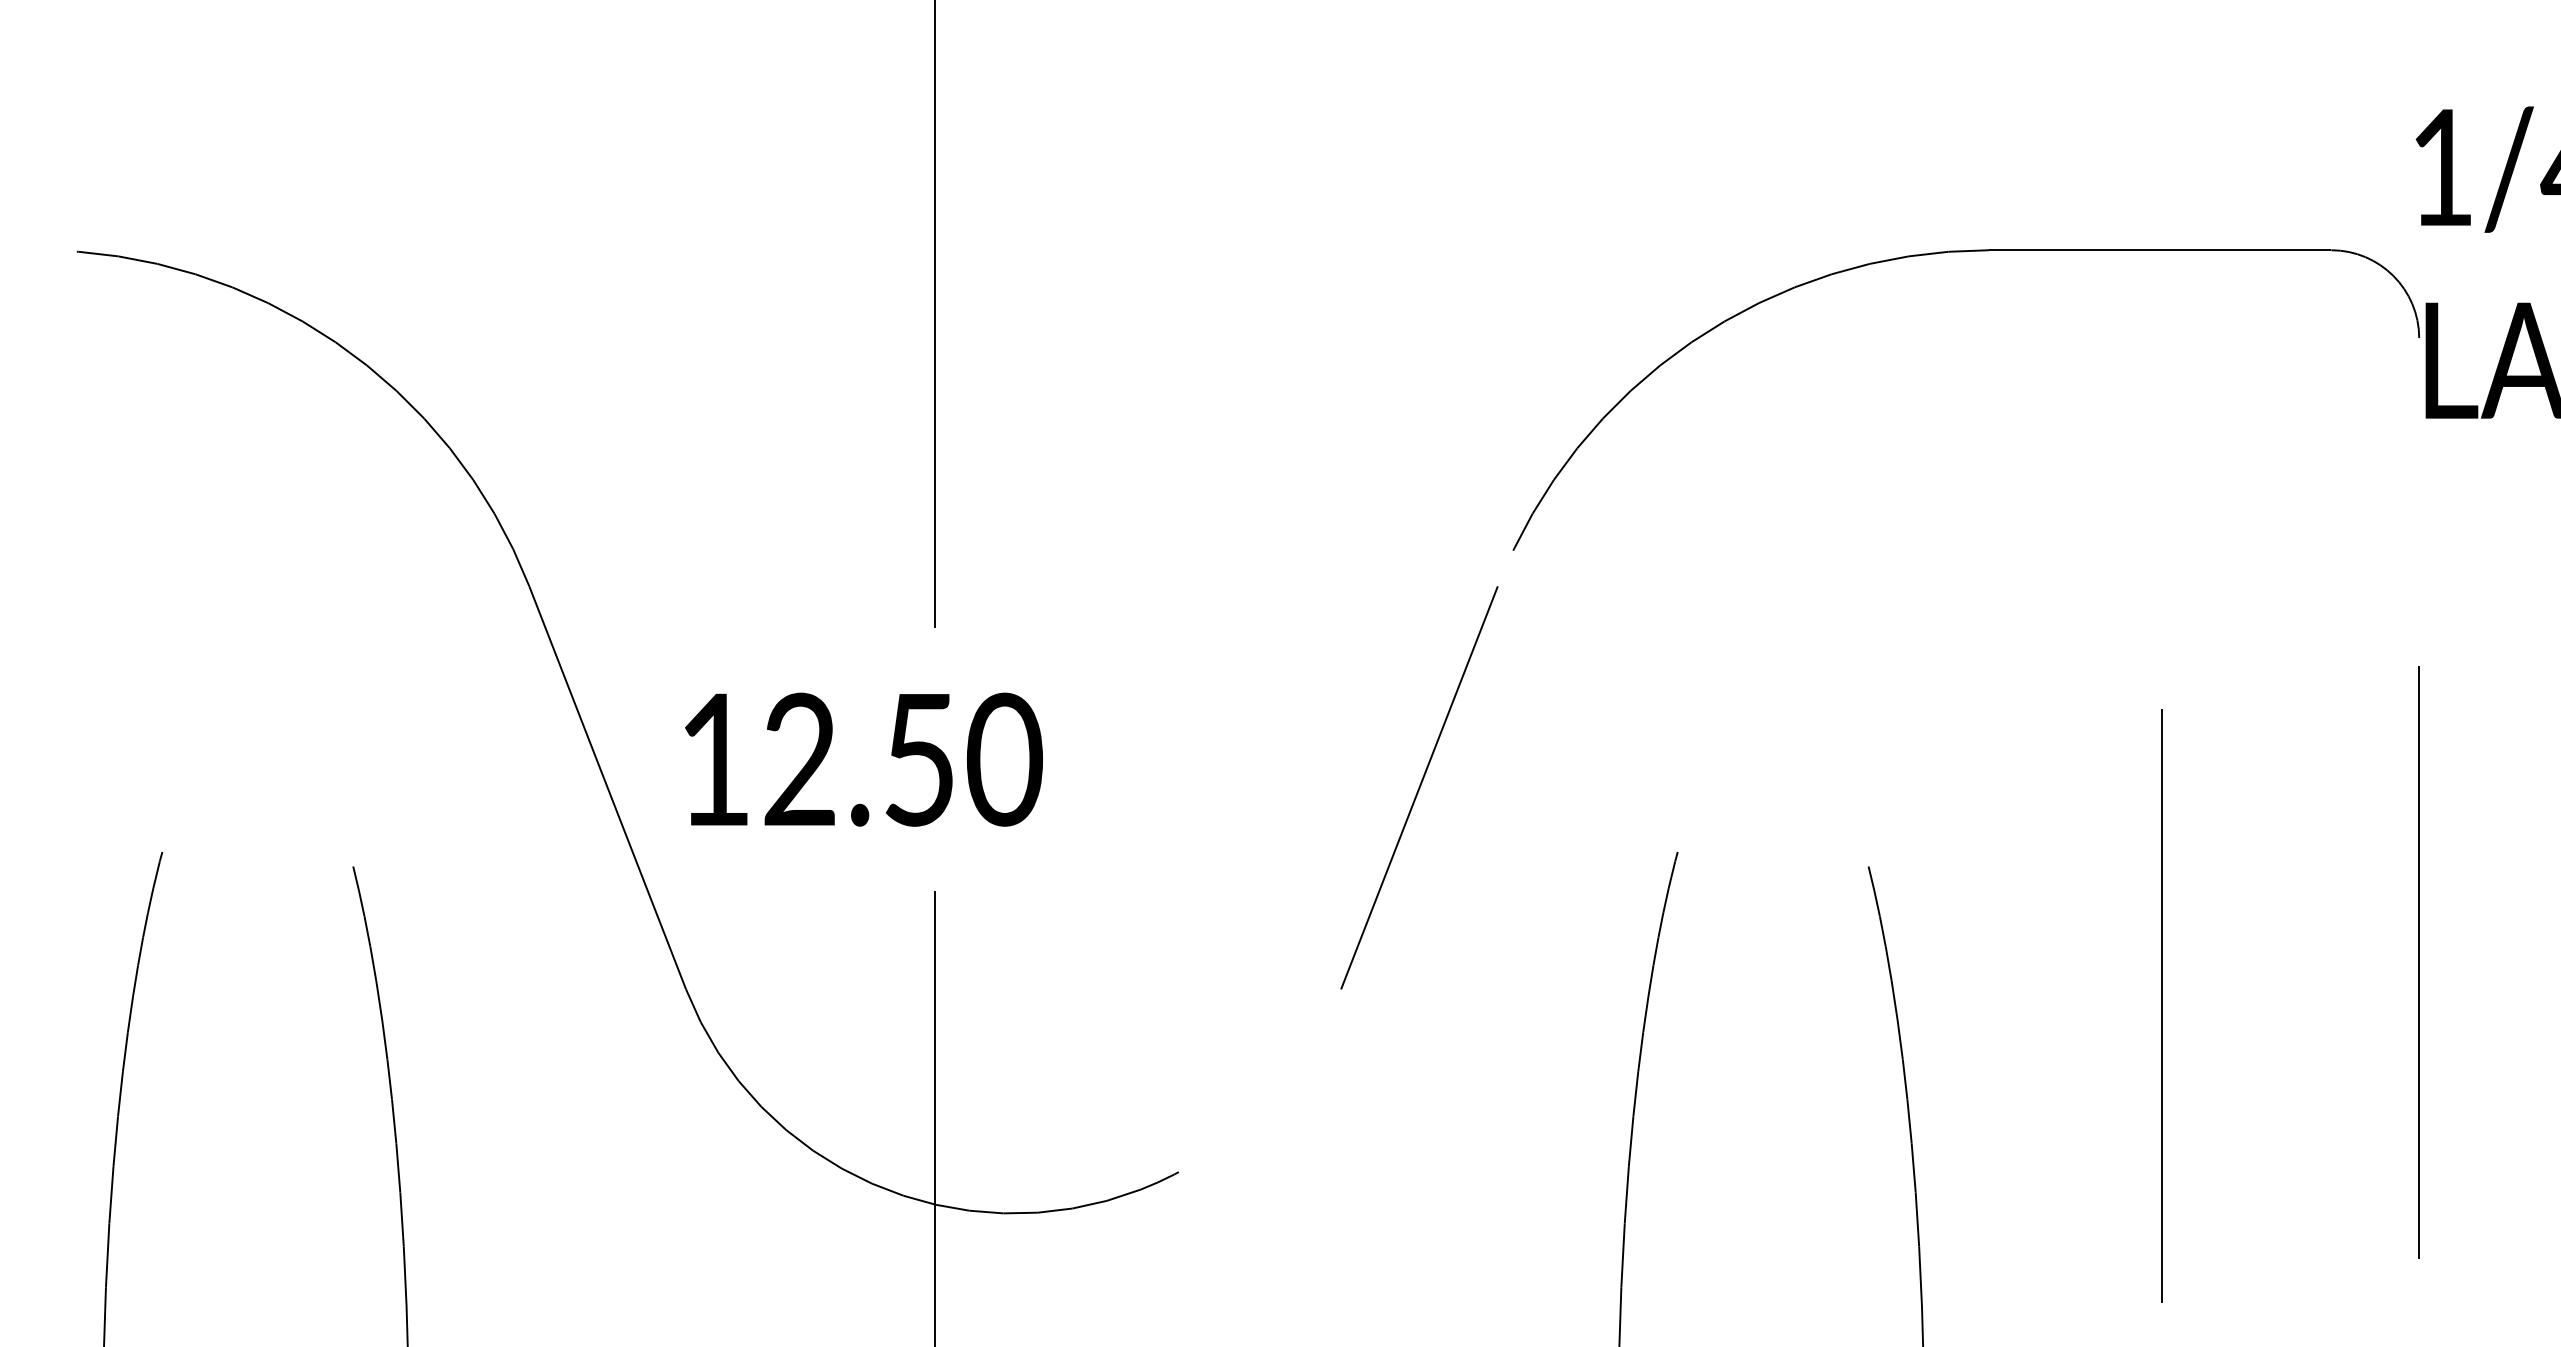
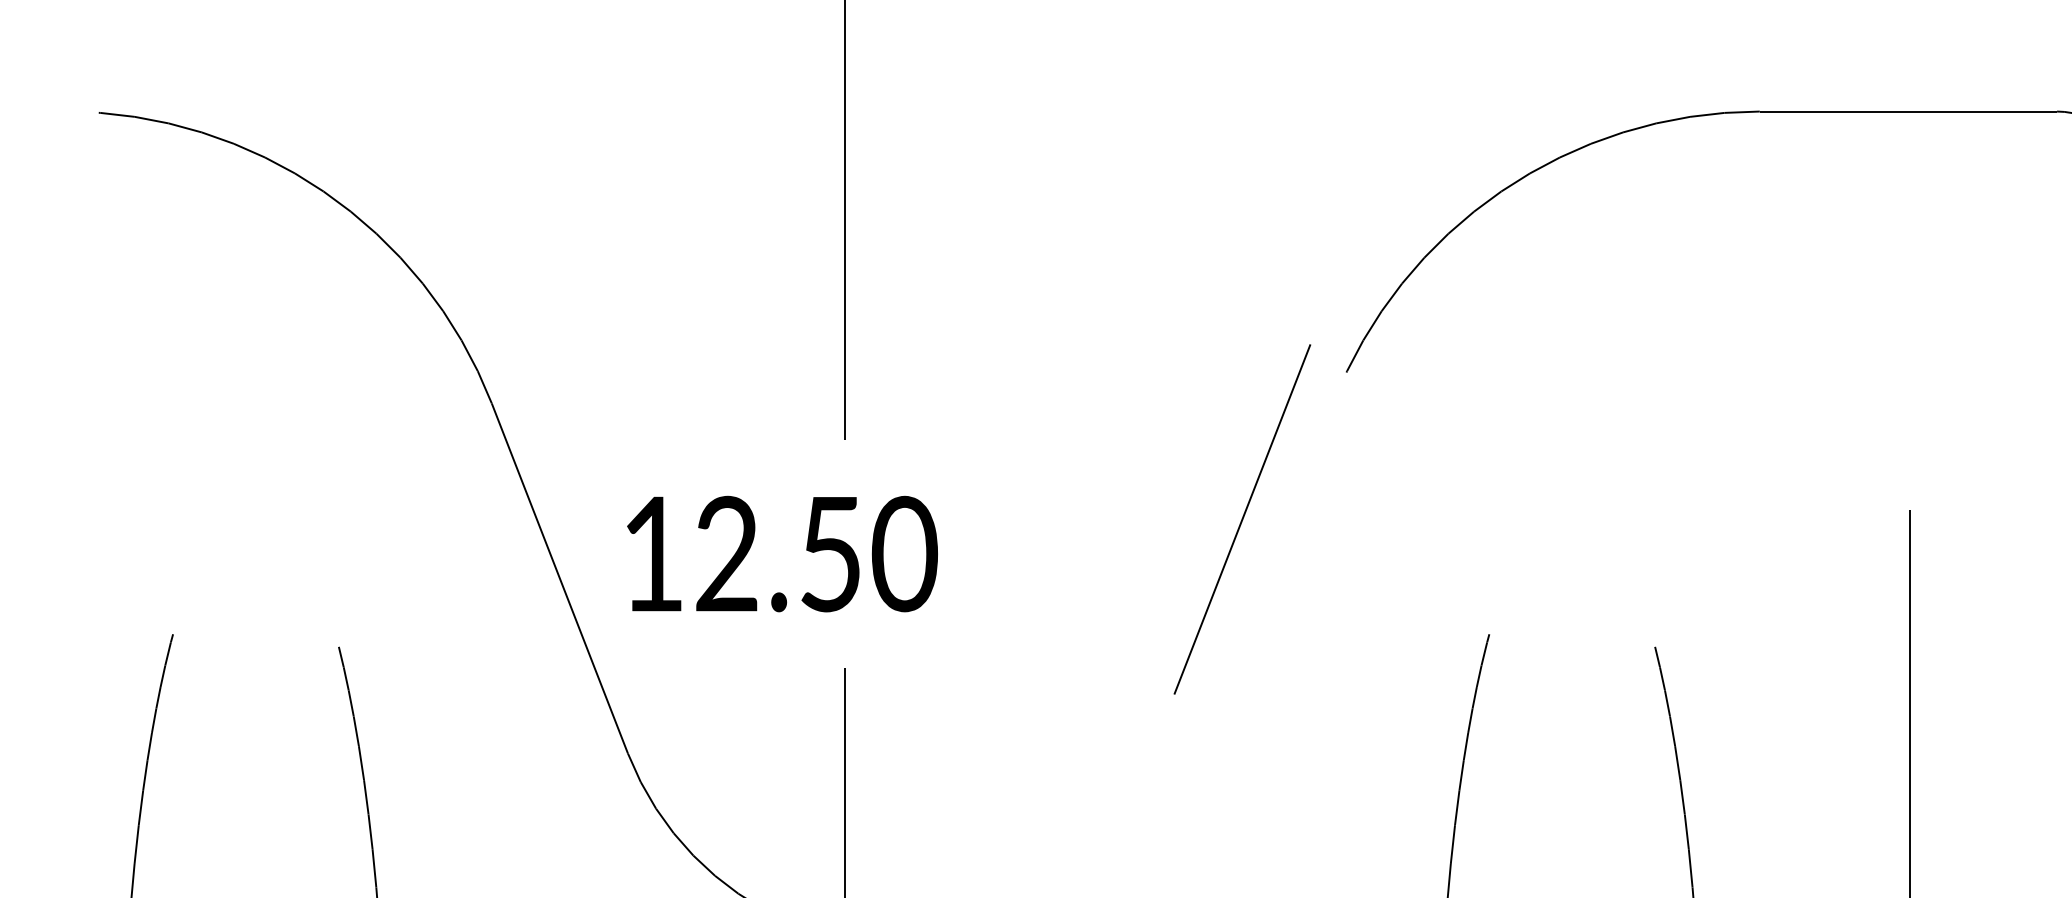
line: (1419, 787) -> (1242, 519), moved

